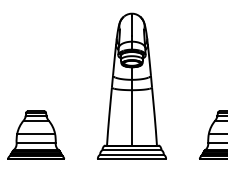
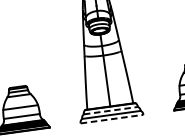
line: (132, 150) -> (111, 110), solid -> dashed
line: (132, 159) -> (112, 119), solid -> dashed

